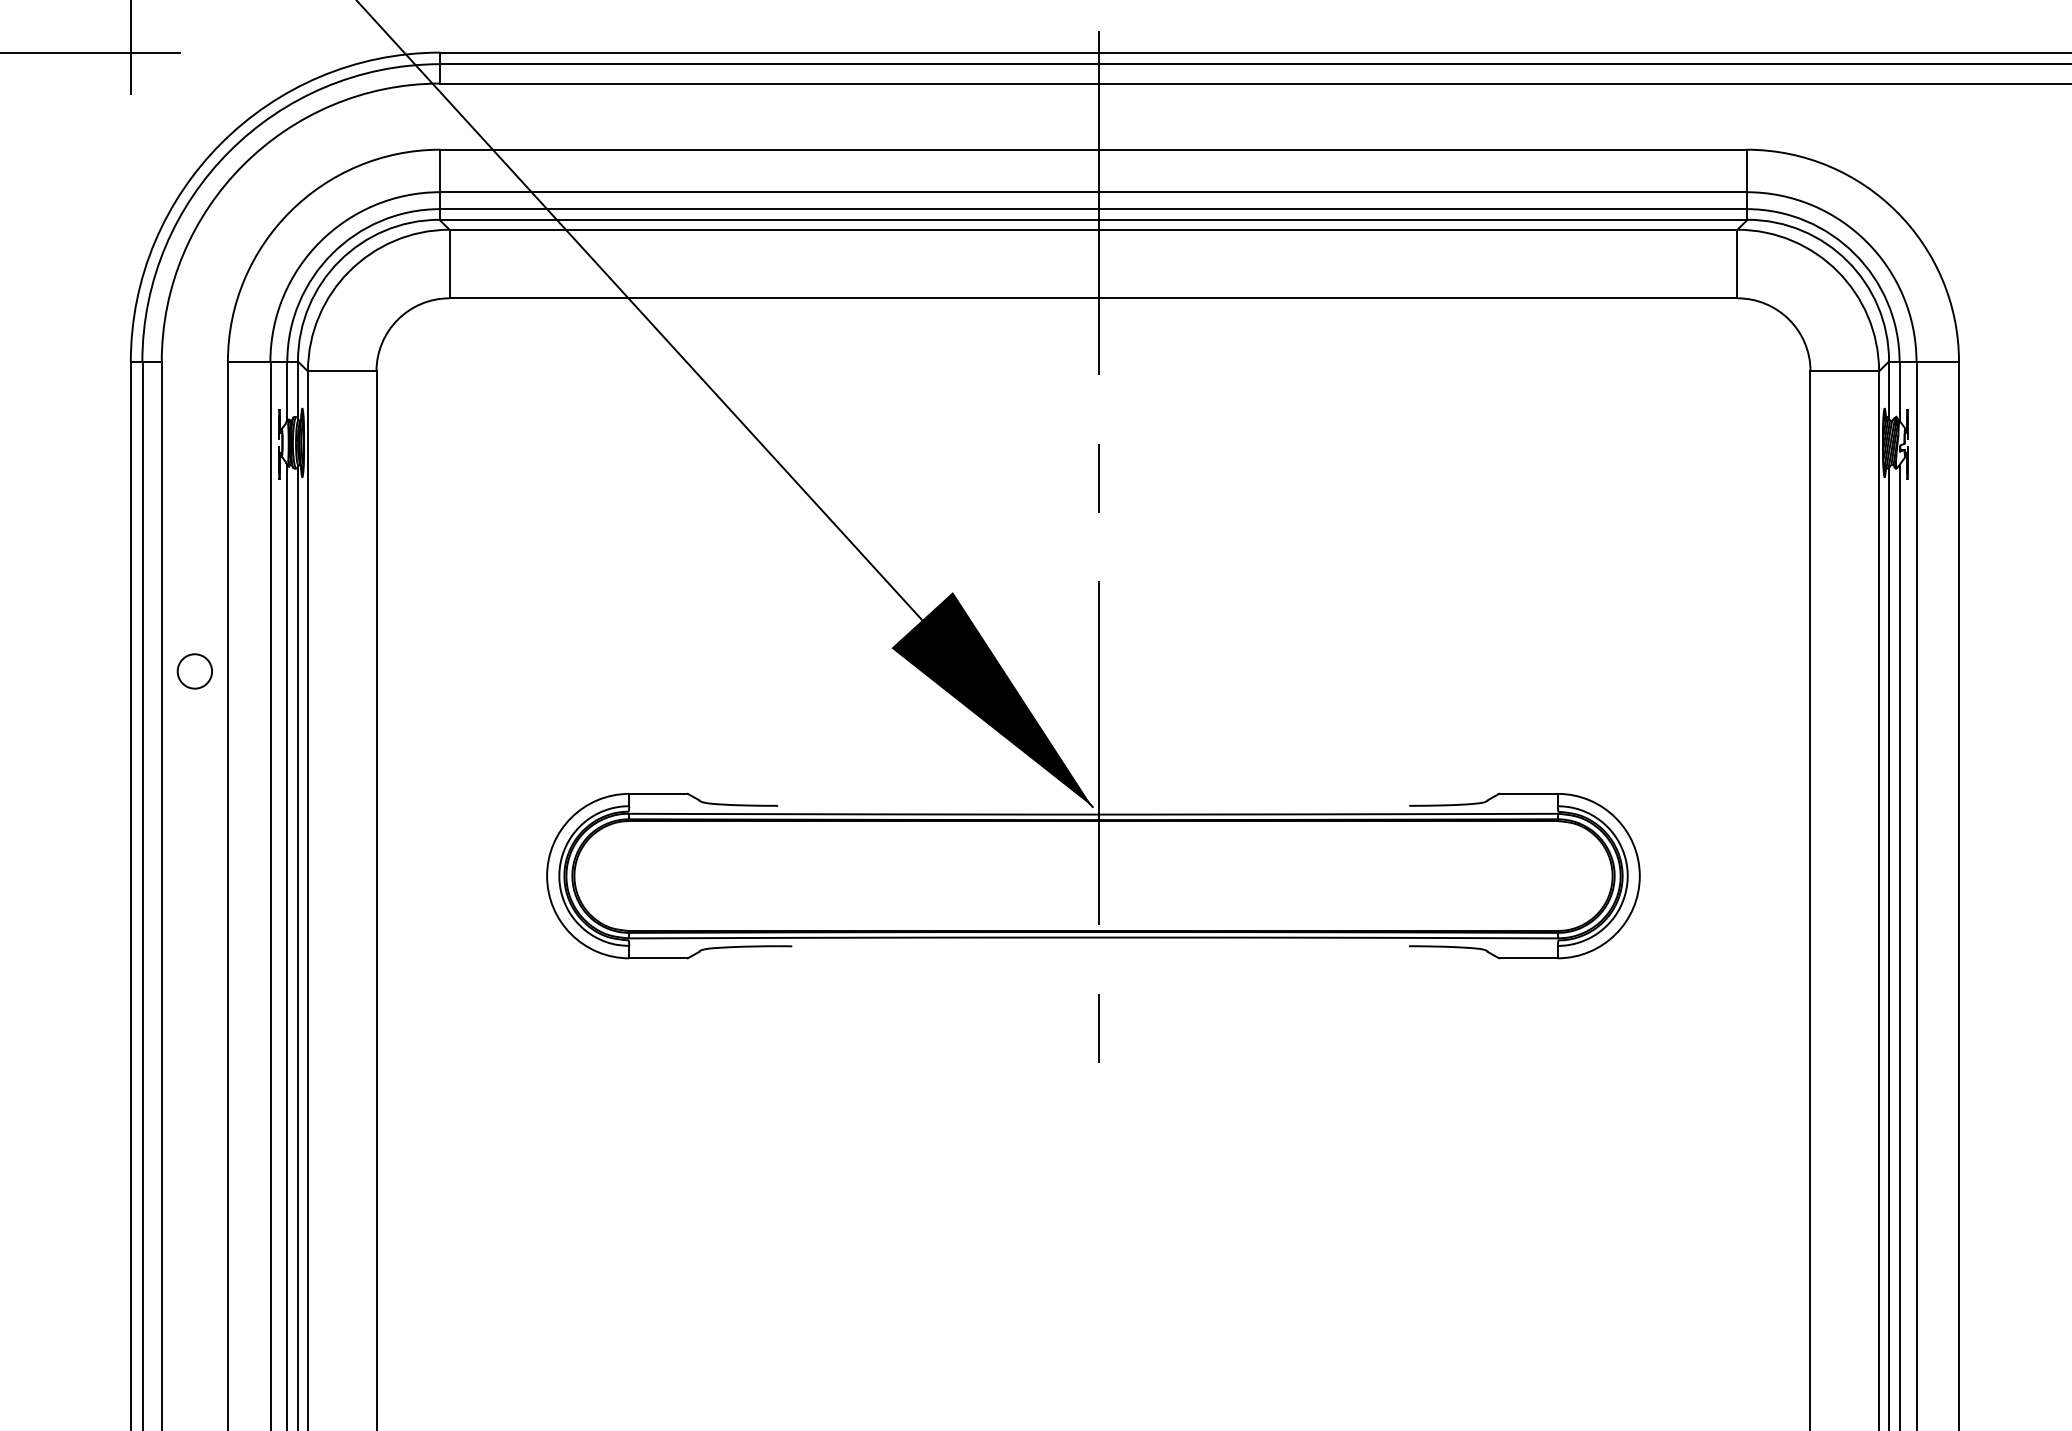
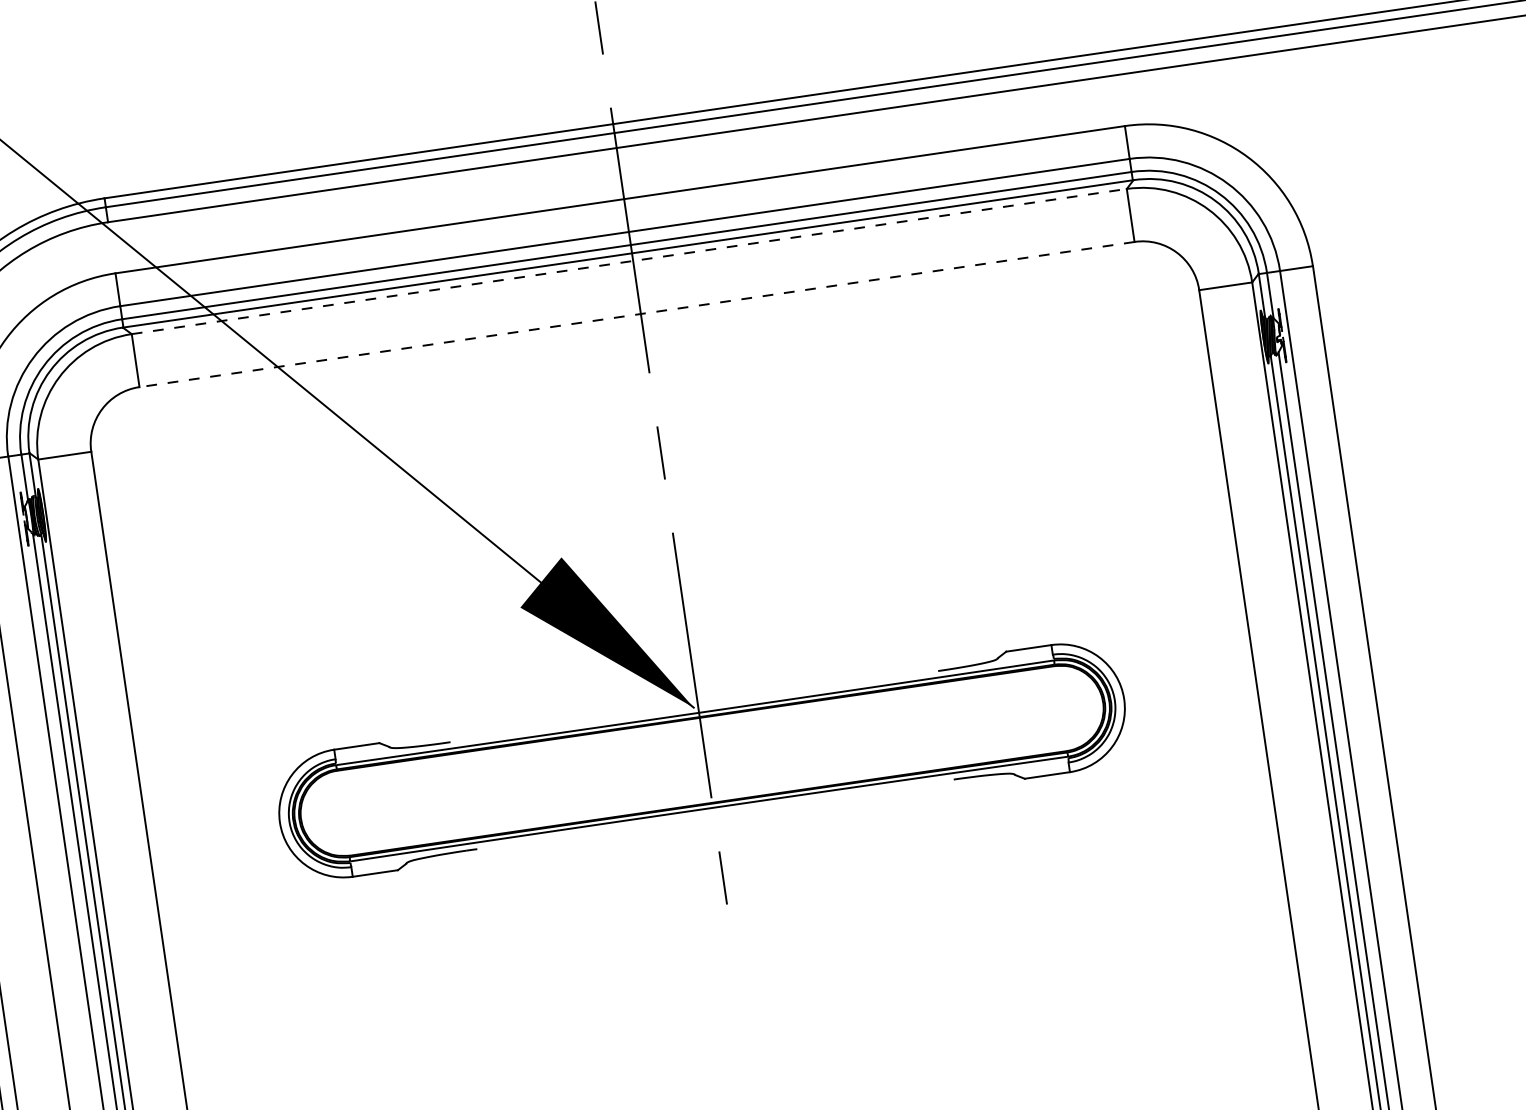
line: (1093, 229) -> (629, 261), solid -> dashed
line: (1093, 298) -> (637, 314), solid -> dashed

